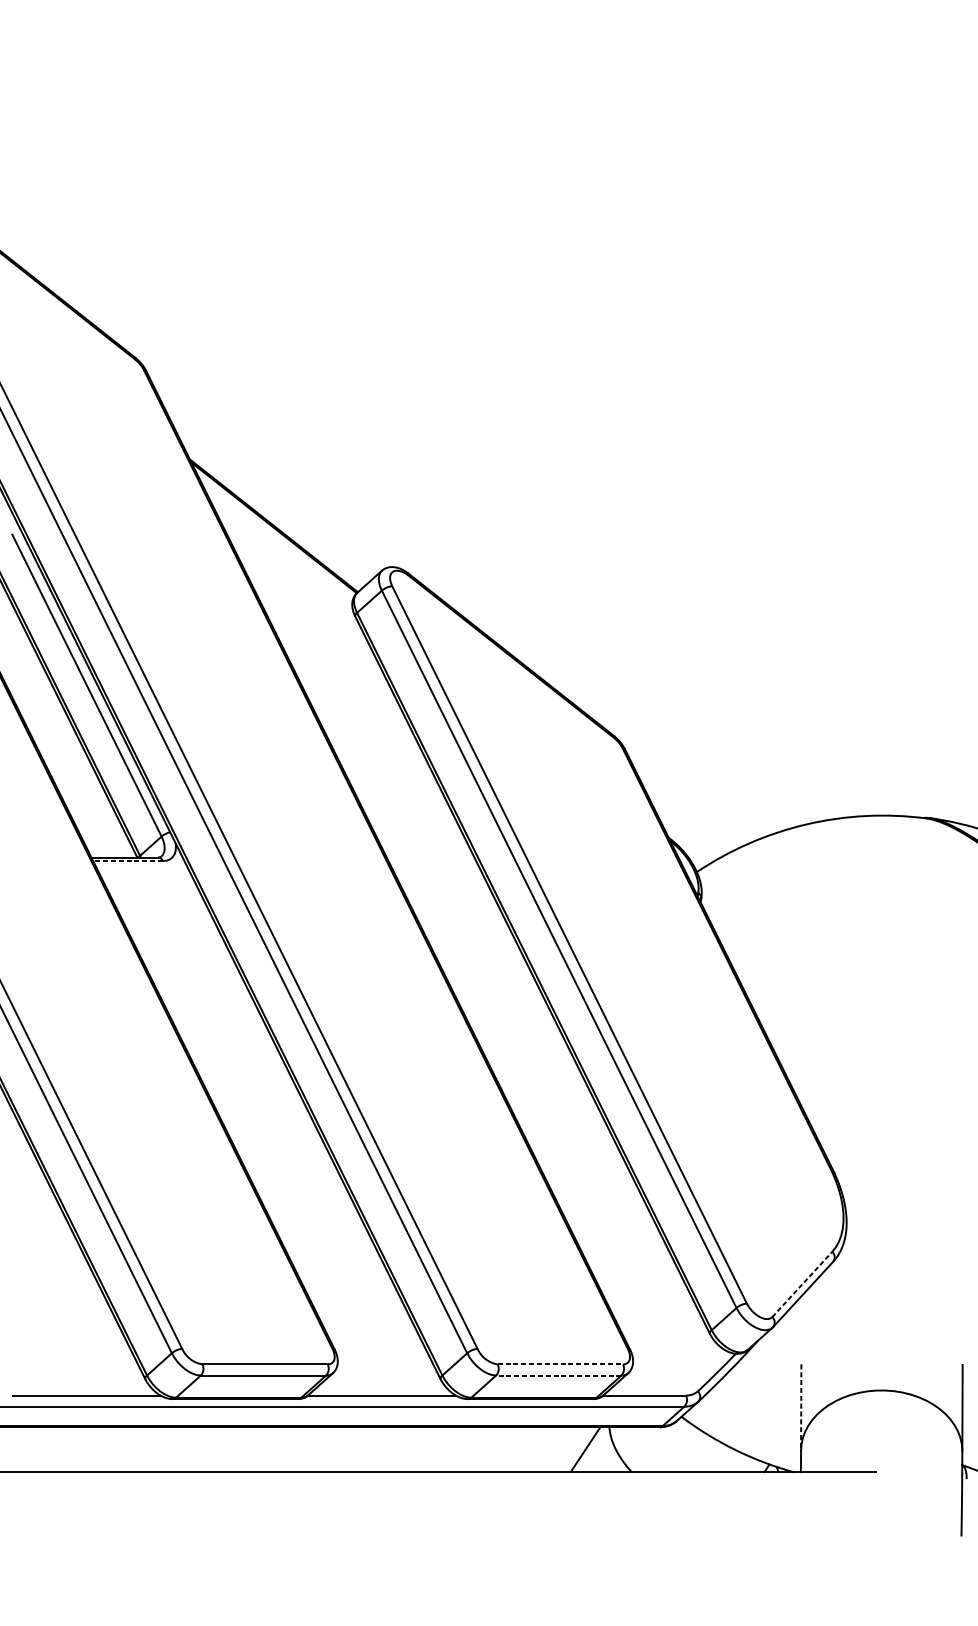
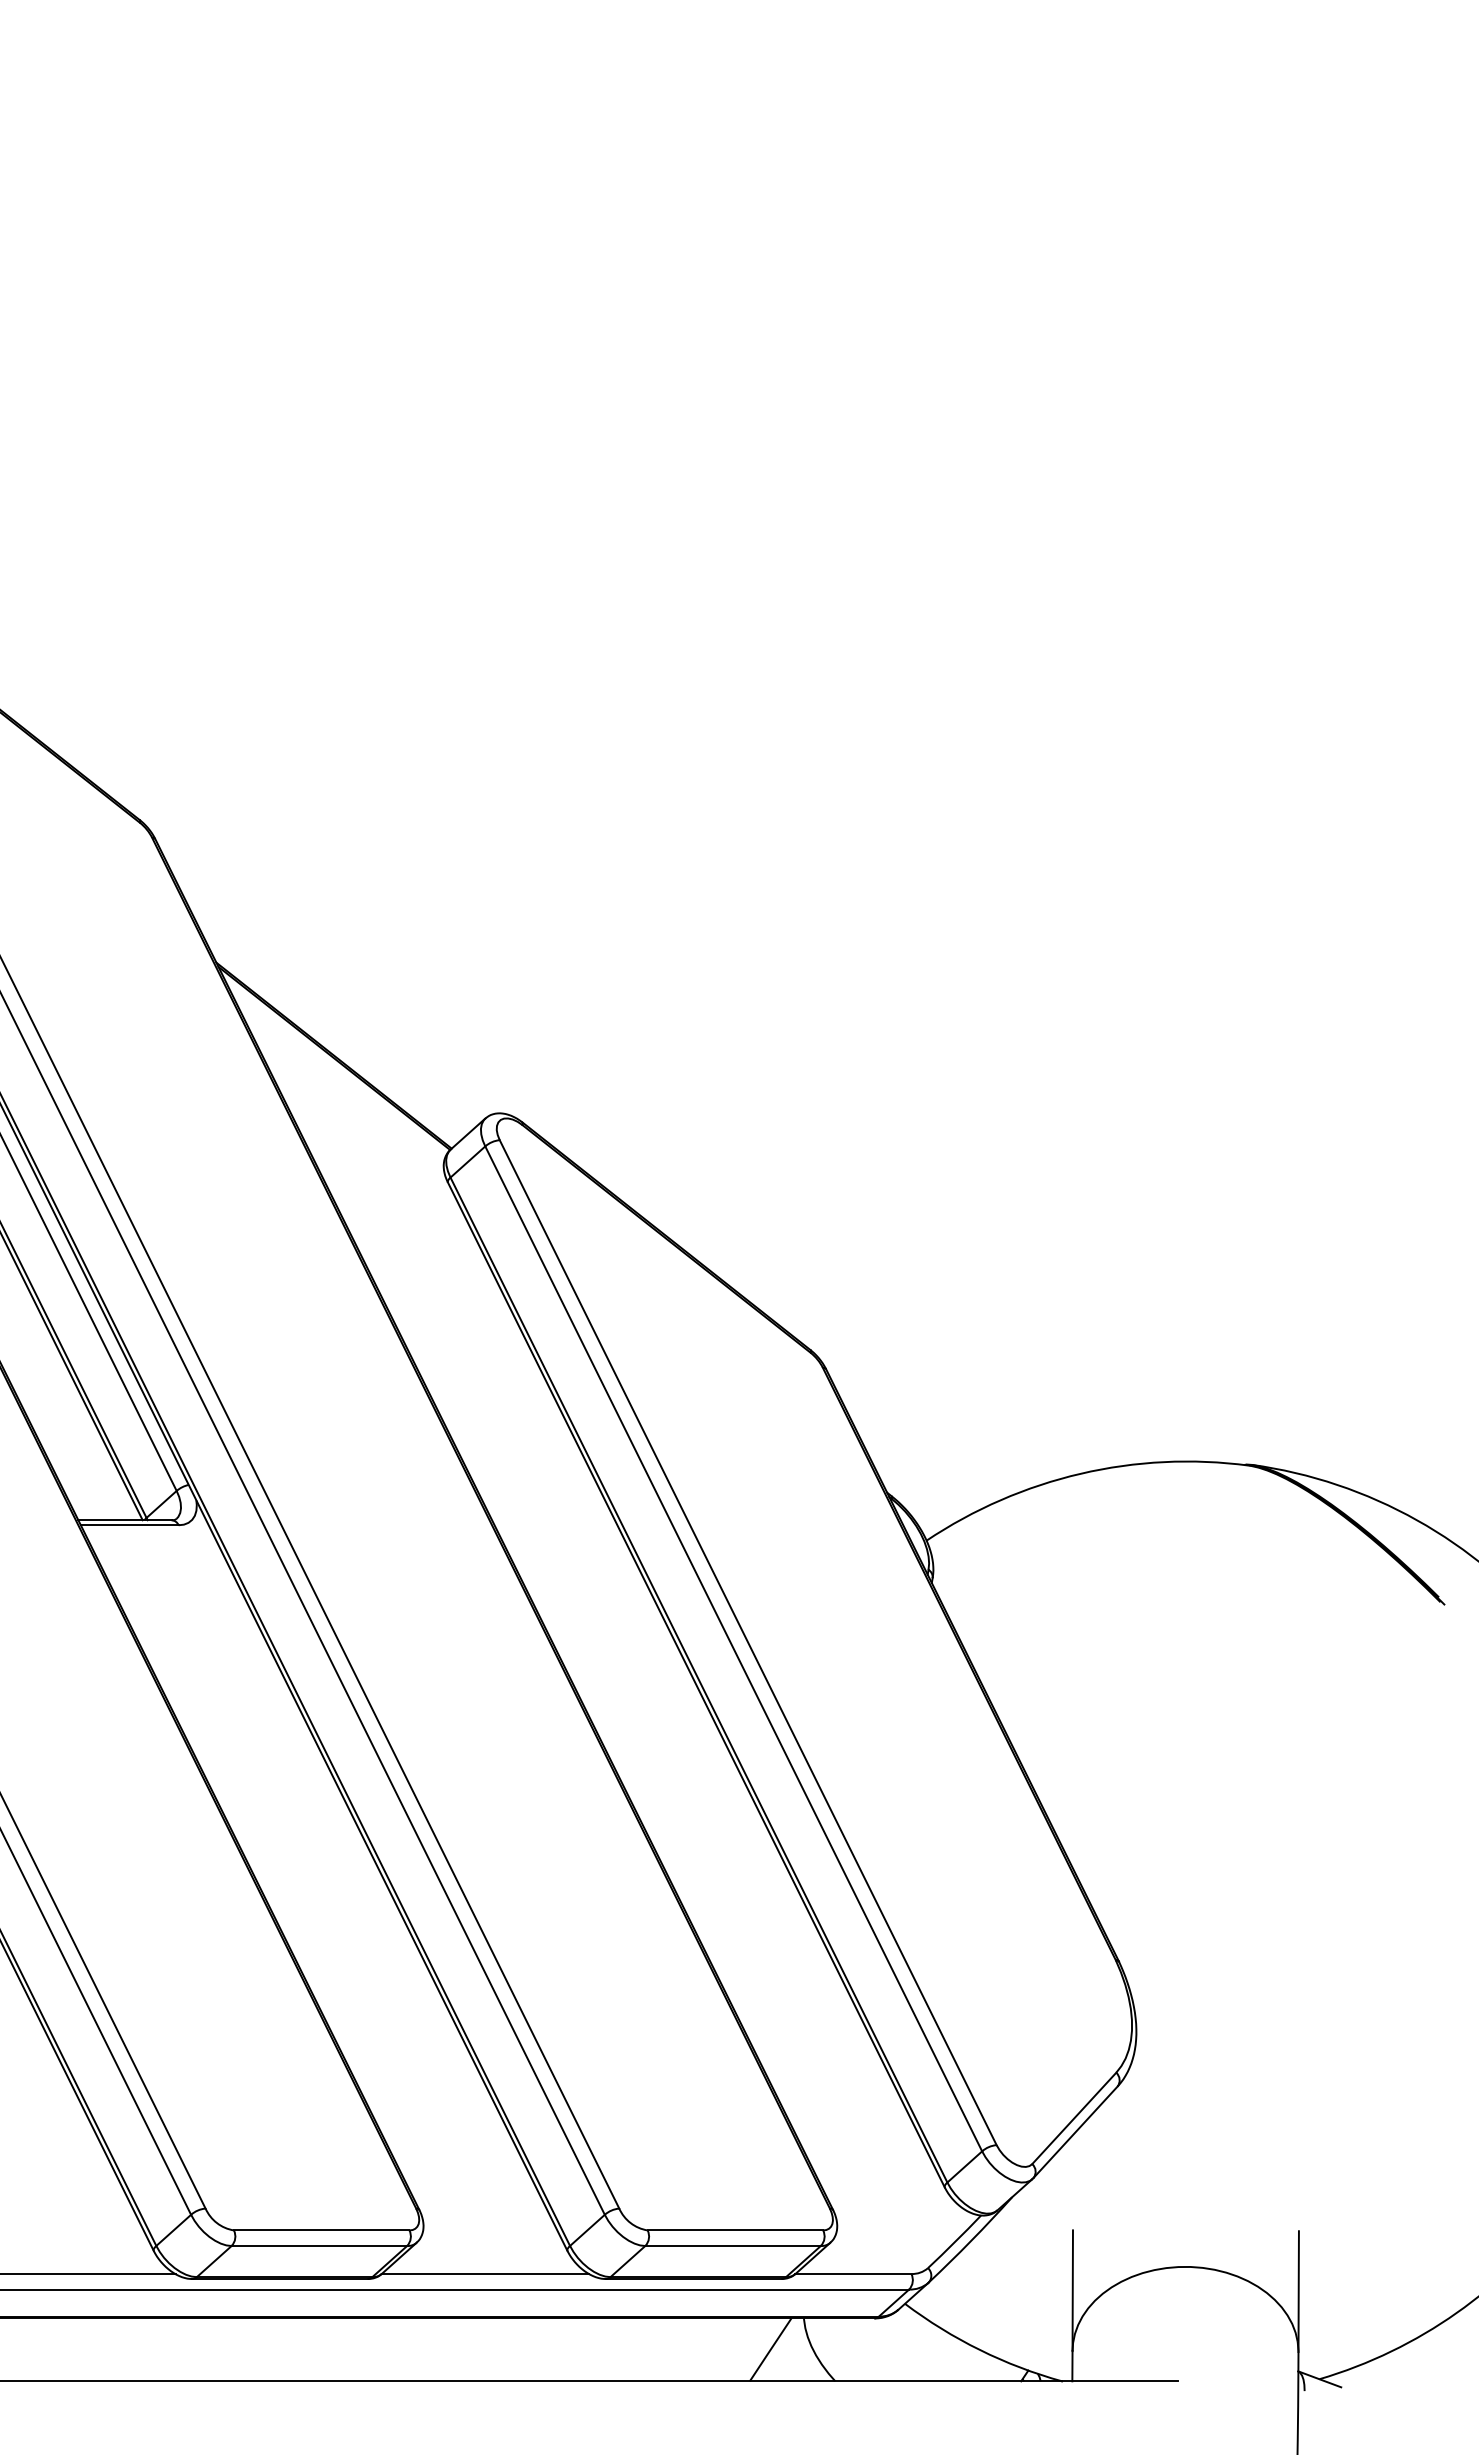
line: (127, 861) -> (129, 1525), dashed -> solid
line: (802, 1284) -> (1074, 2118), dashed -> solid
line: (560, 1364) -> (735, 2230), dashed -> solid
line: (559, 1375) -> (733, 2246), dashed -> solid
line: (801, 1408) -> (1072, 2291), dashed -> solid

